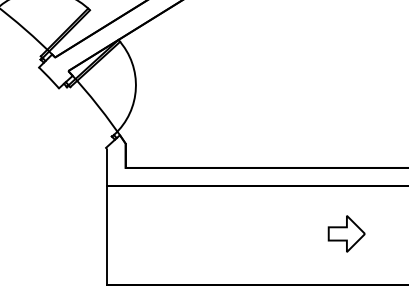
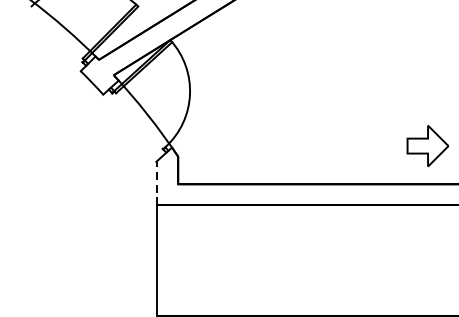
line: (107, 167) -> (157, 183), solid -> dashed
part: (346, 233) -> (427, 145), moved

